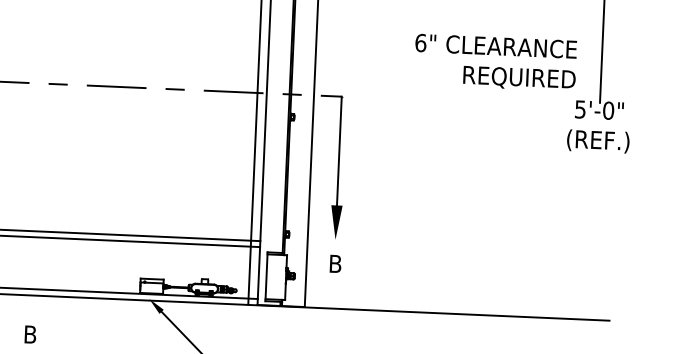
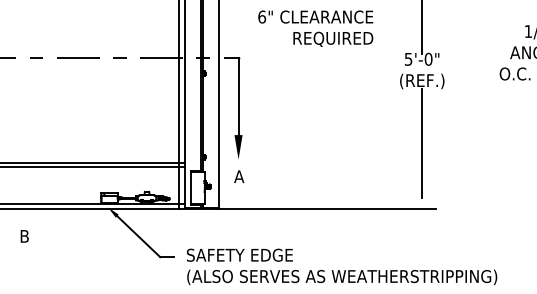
text: (495, 62) -> (315, 28), moved
line: (594, 228) -> (422, 143), added
text: (335, 263) -> (239, 176), B -> A

